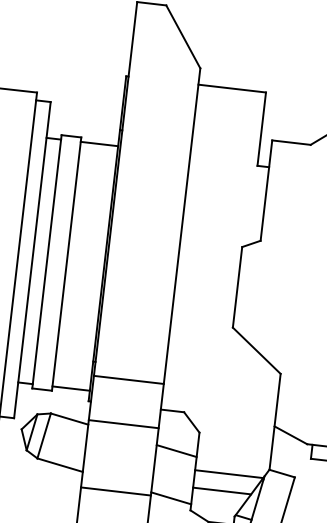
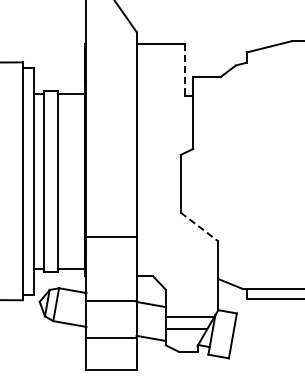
line: (260, 129) -> (184, 70), solid -> dashed
line: (256, 351) -> (199, 227), solid -> dashed
line: (128, 380) -> (111, 237), moved
line: (123, 423) -> (111, 300), moved

